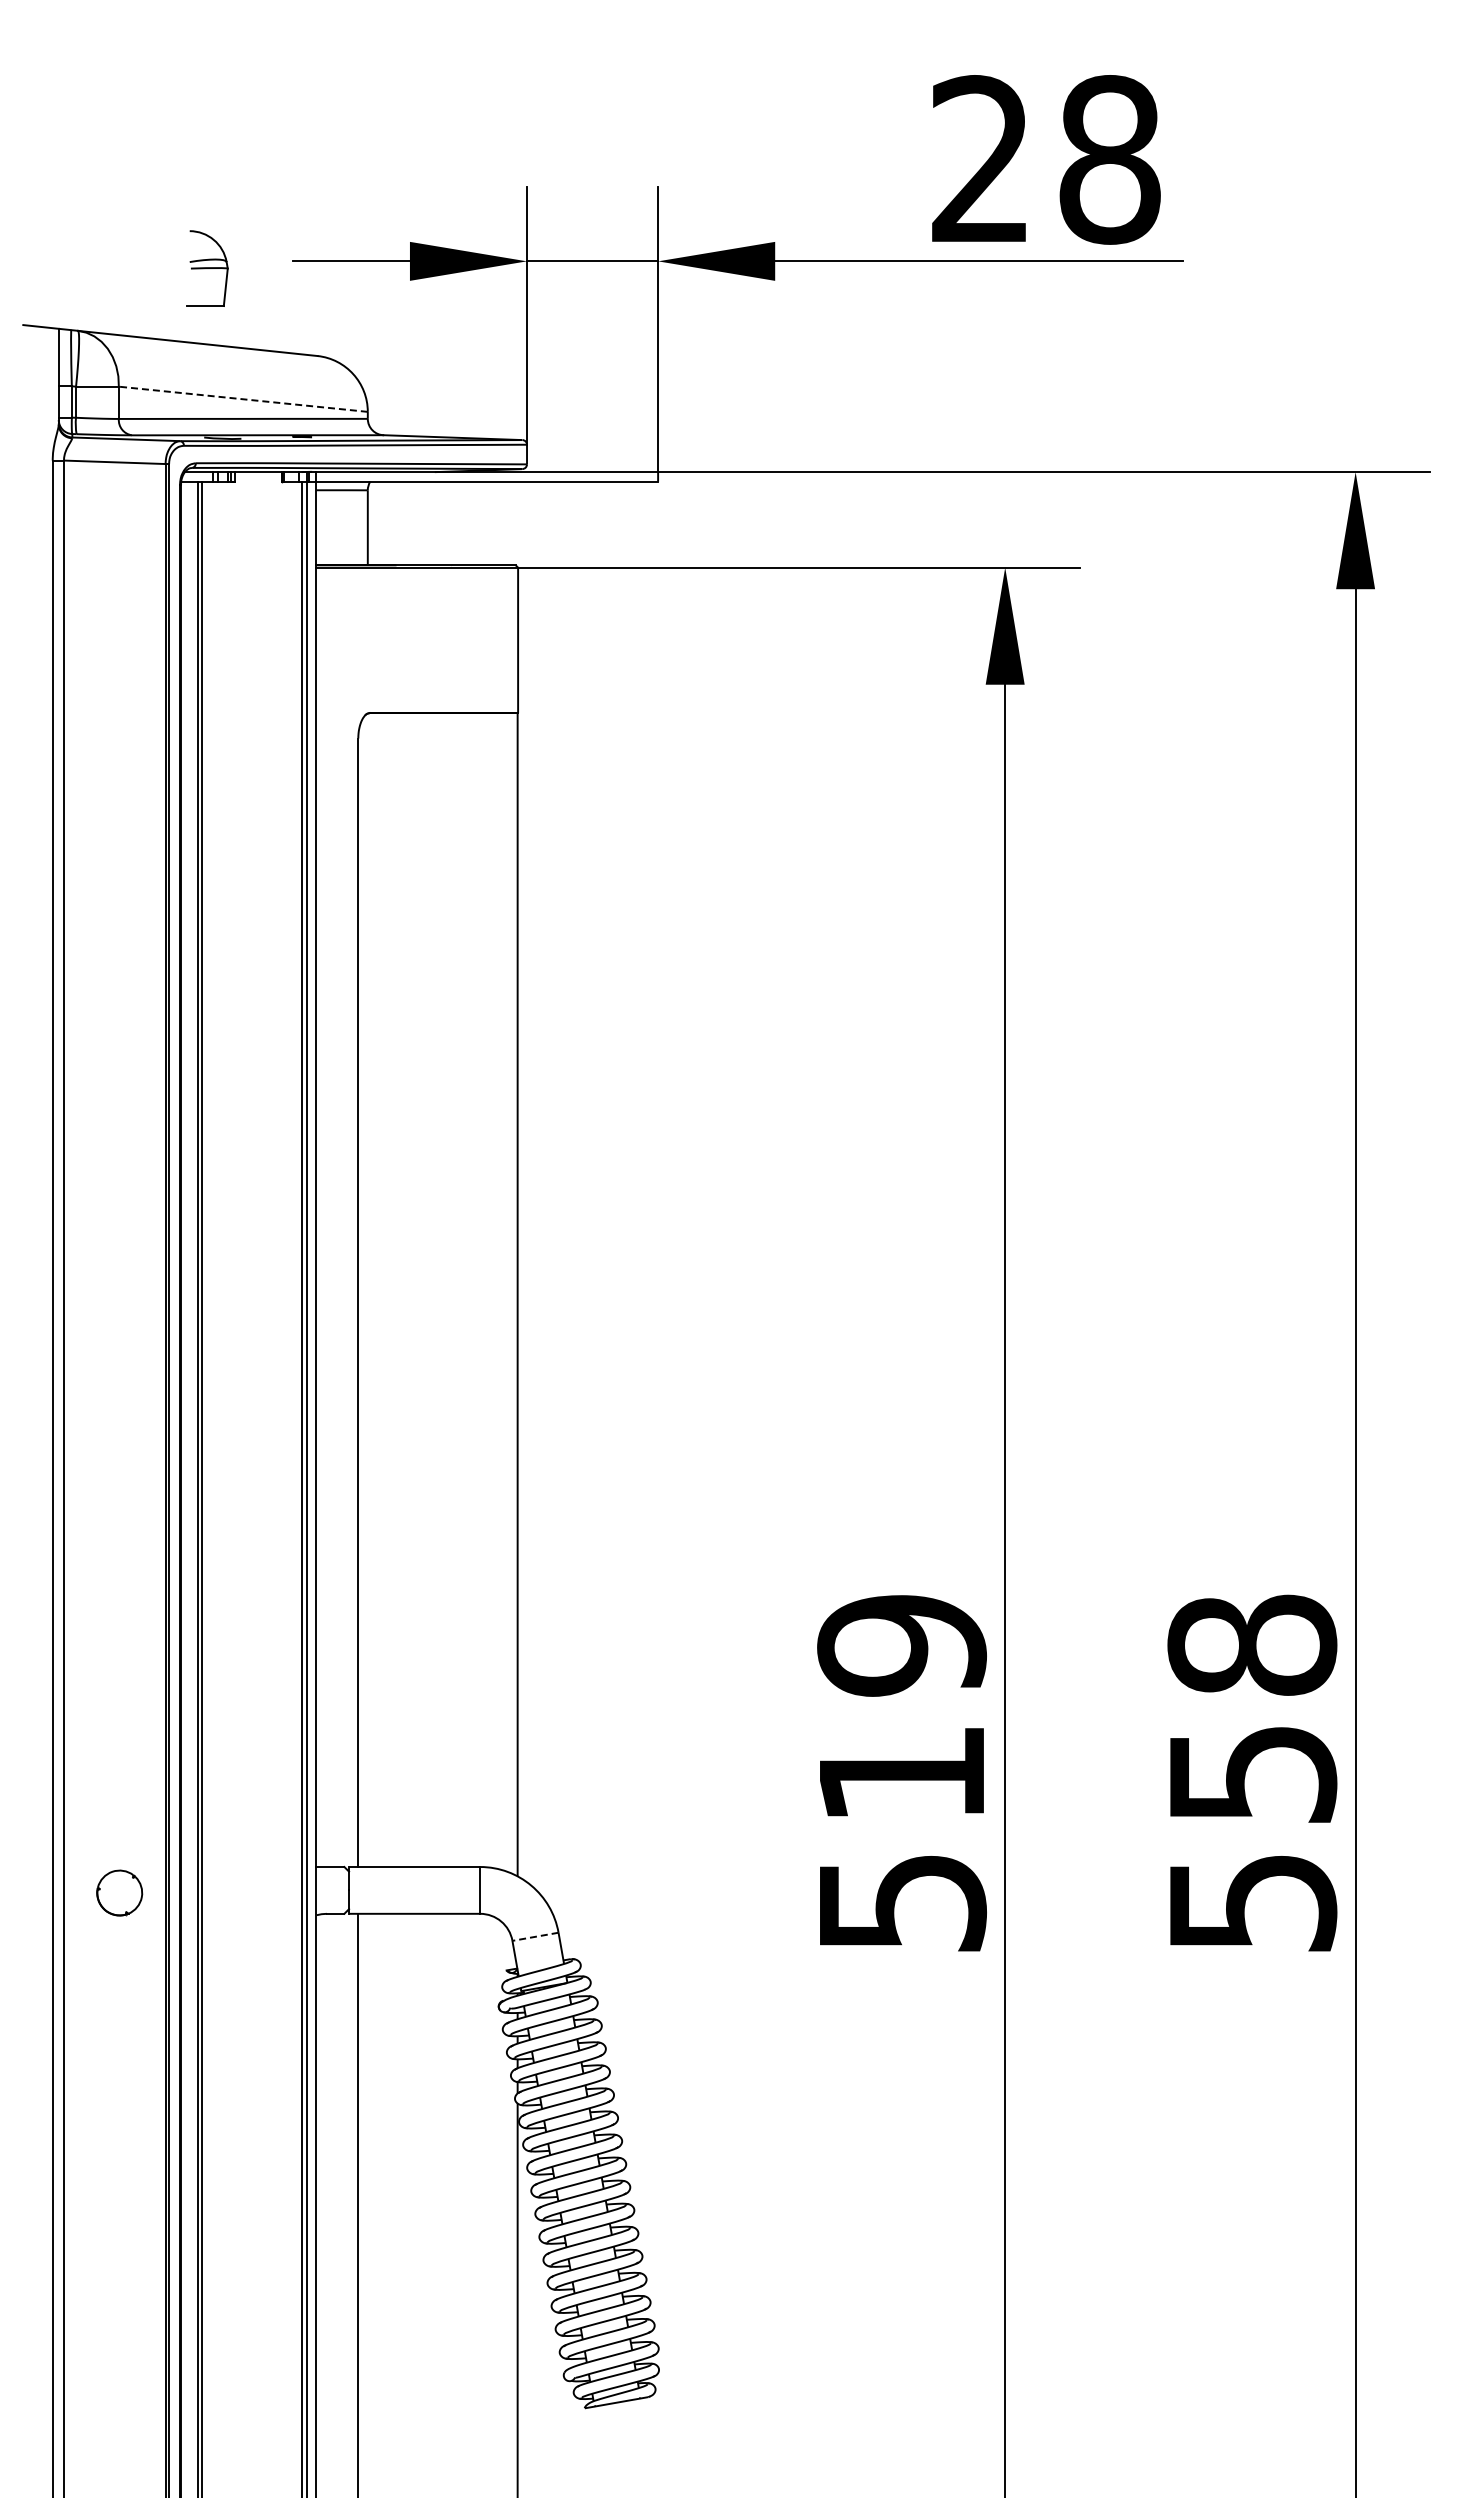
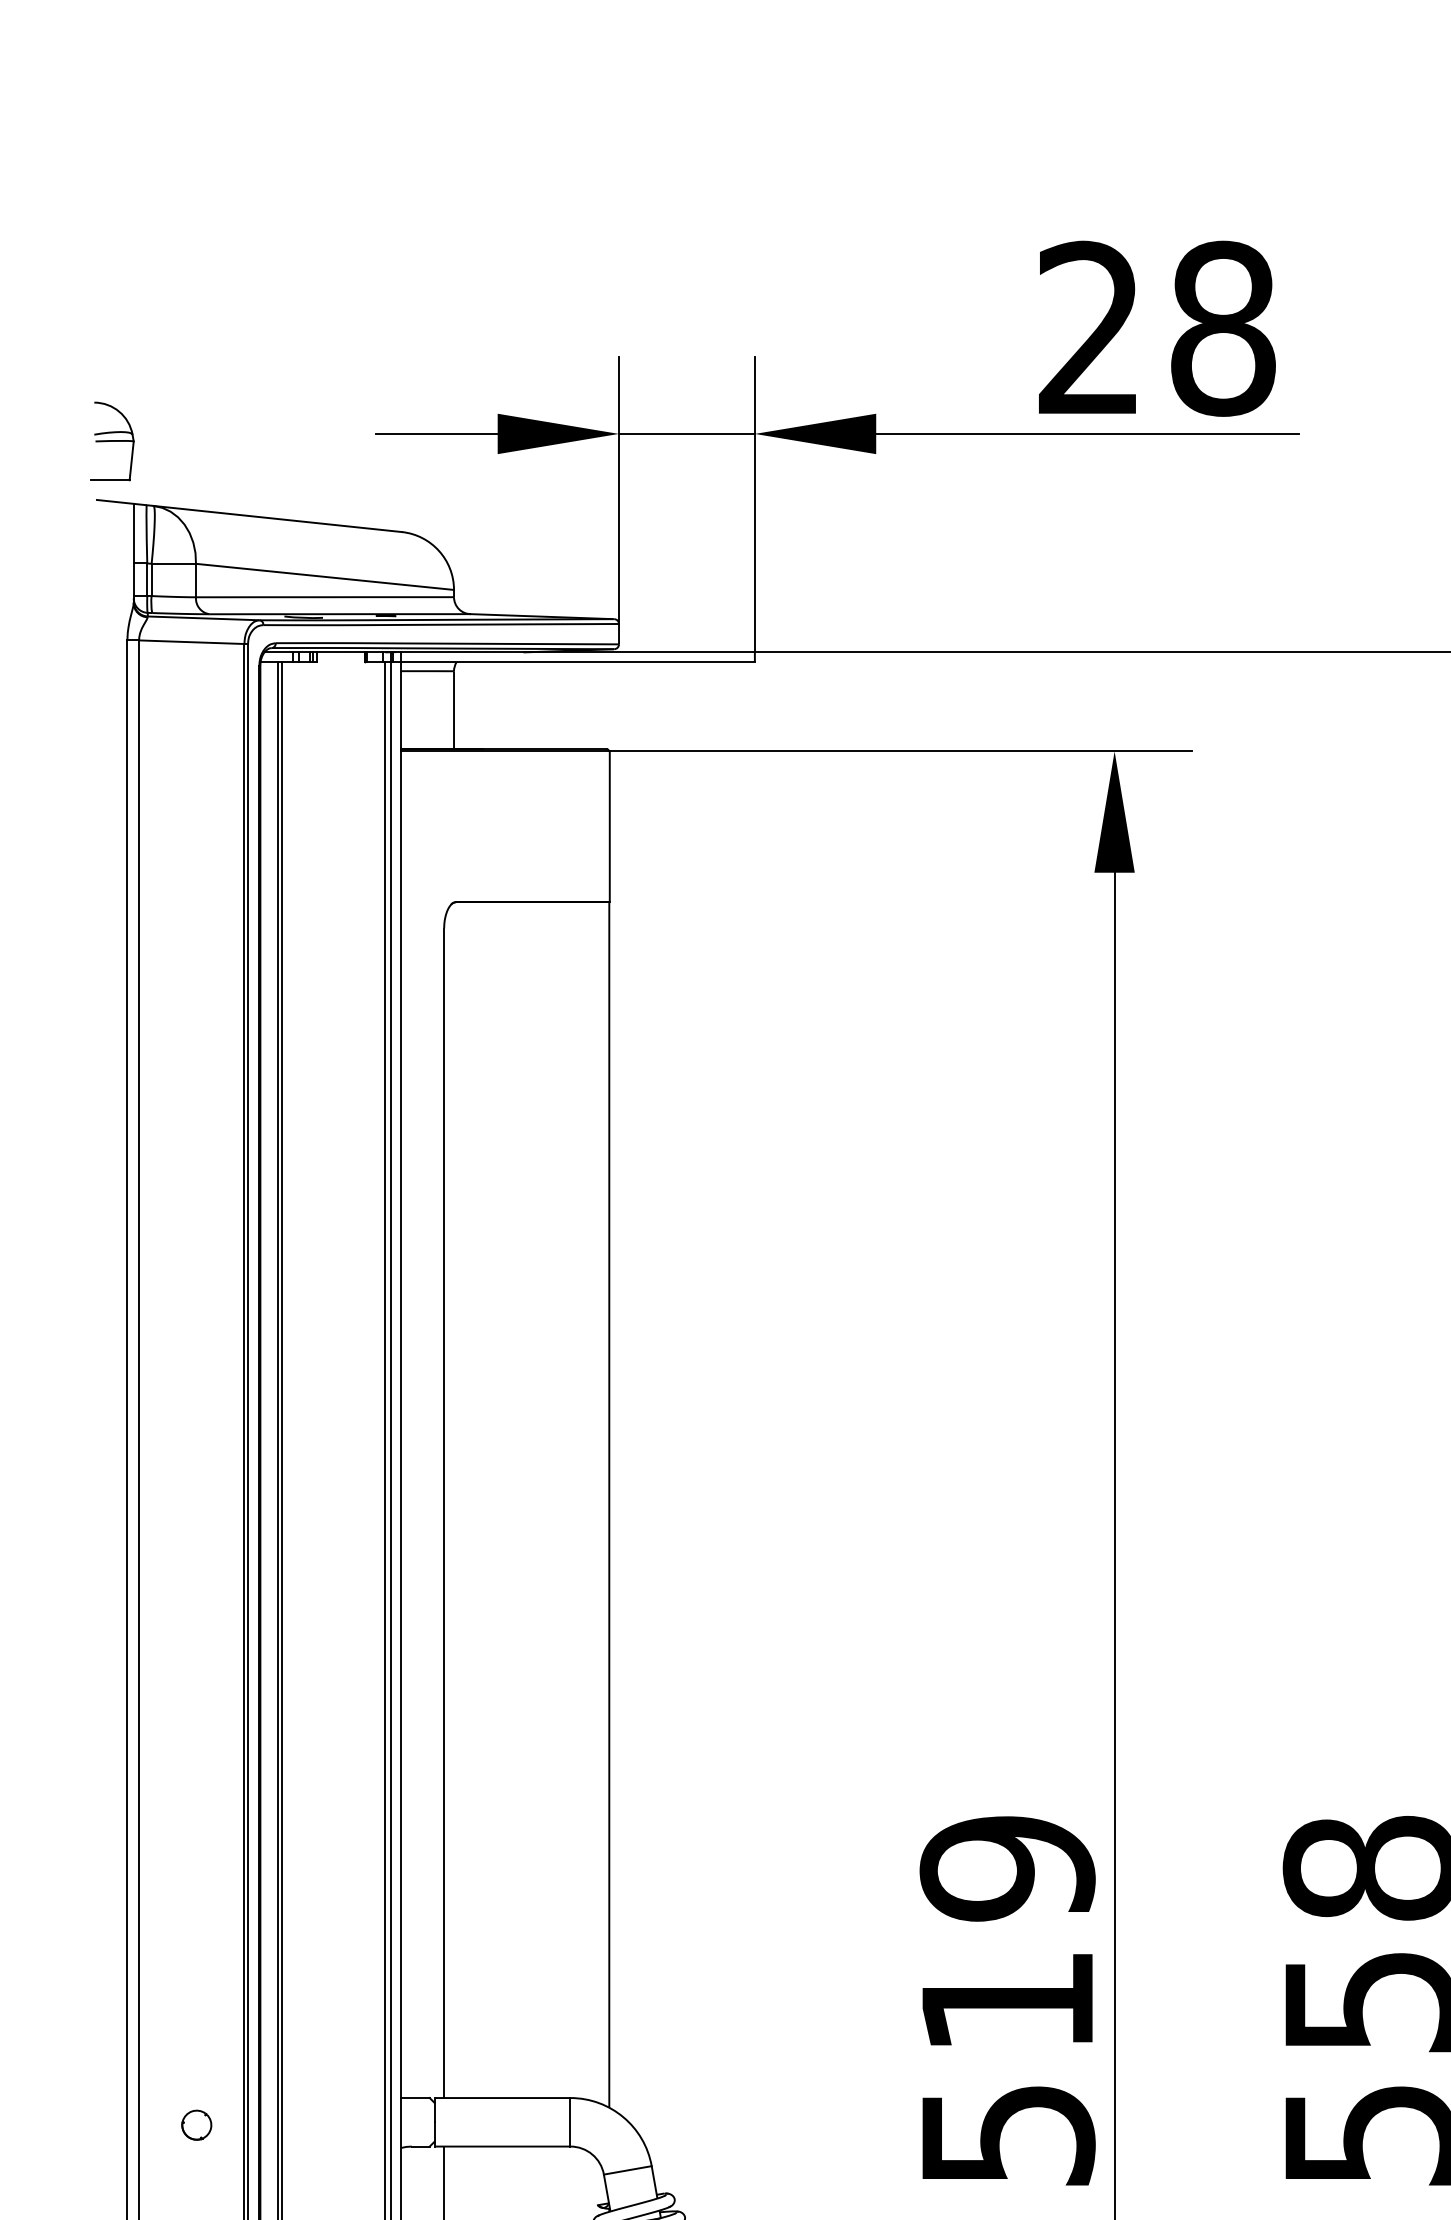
part: (207, 268) -> (112, 441), moved
line: (242, 399) -> (324, 577), dashed -> solid
part: (119, 1893) -> (196, 2125), size x0.62
line: (535, 1936) -> (627, 2170), dashed -> solid

